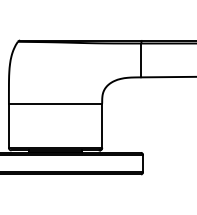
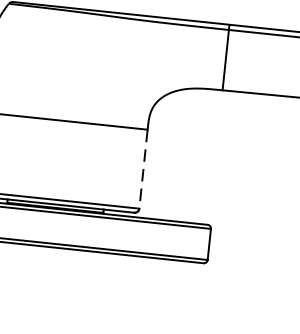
line: (102, 126) -> (143, 170), solid -> dashed

